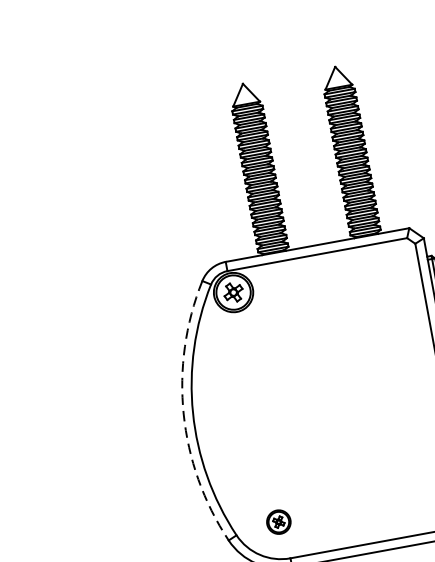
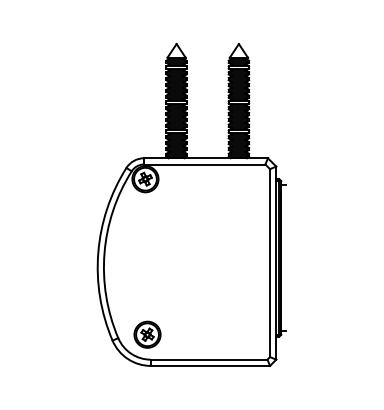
arc: (183, 413) -> (98, 252), dashed -> solid
part: (278, 521) -> (147, 334), size x1.67

